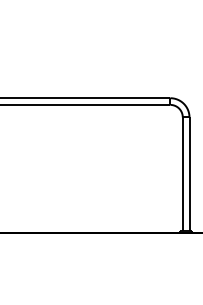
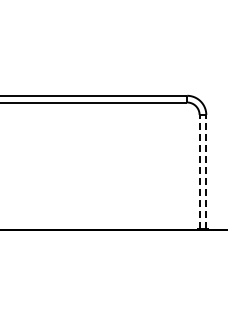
line: (182, 173) -> (199, 171), solid -> dashed
line: (189, 173) -> (206, 171), solid -> dashed

